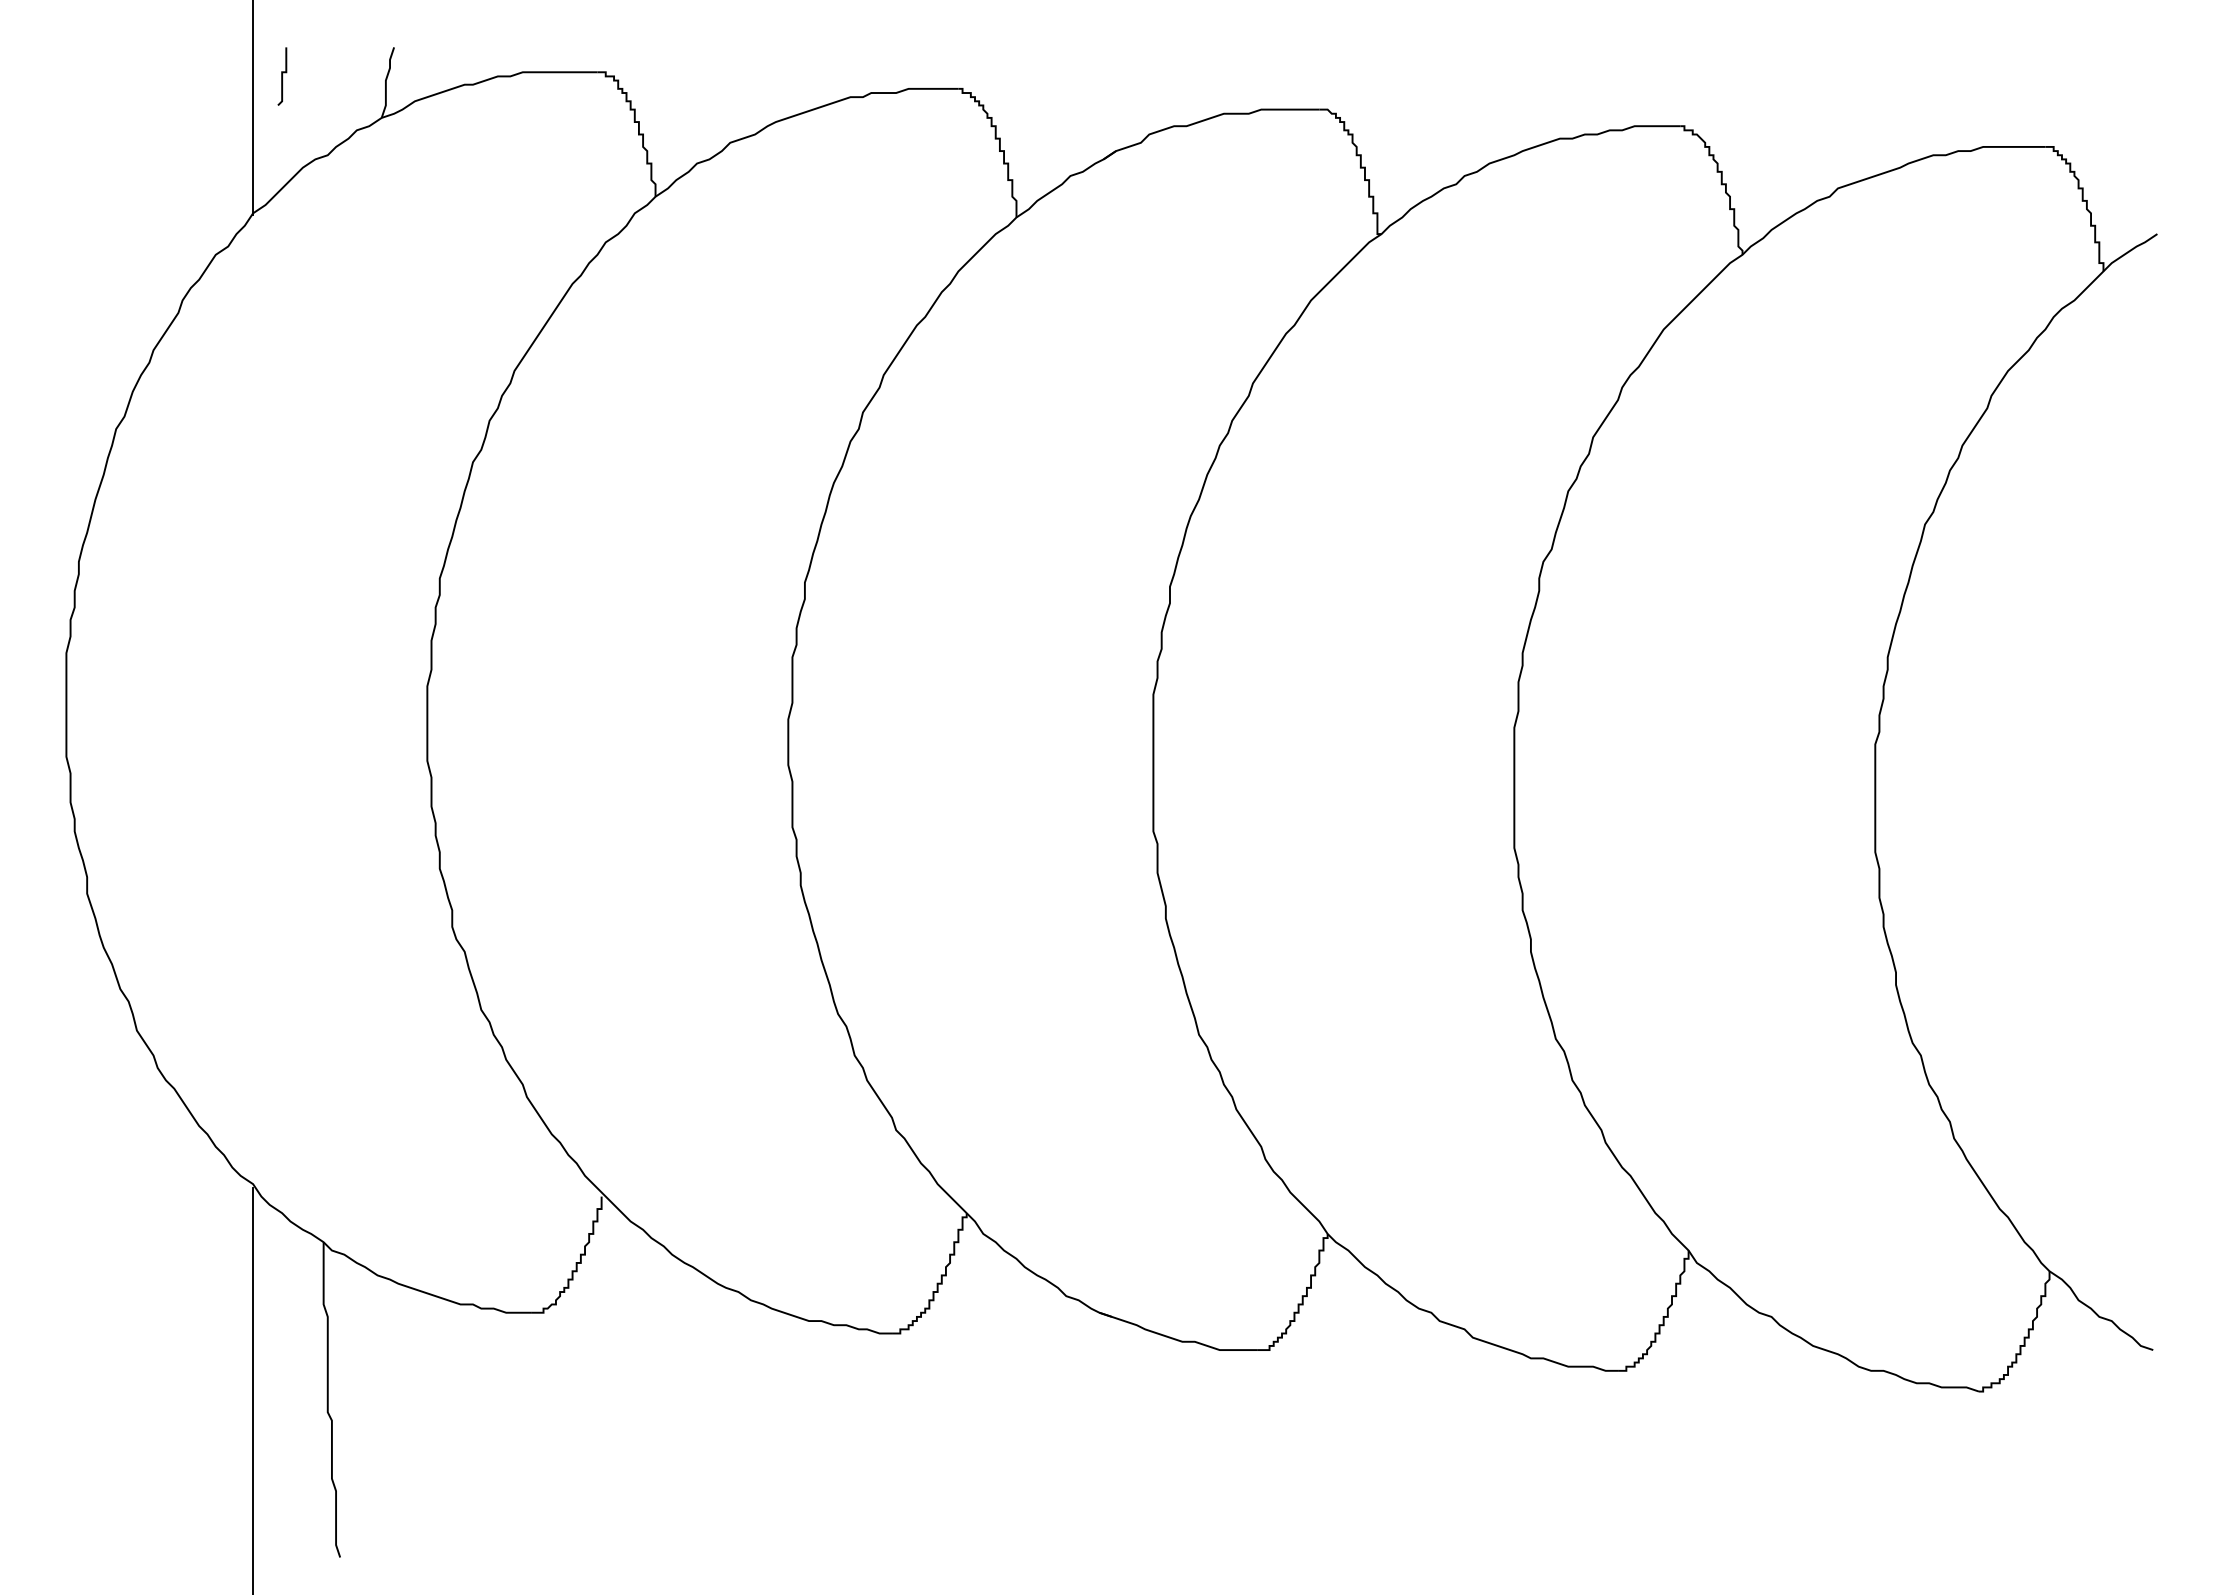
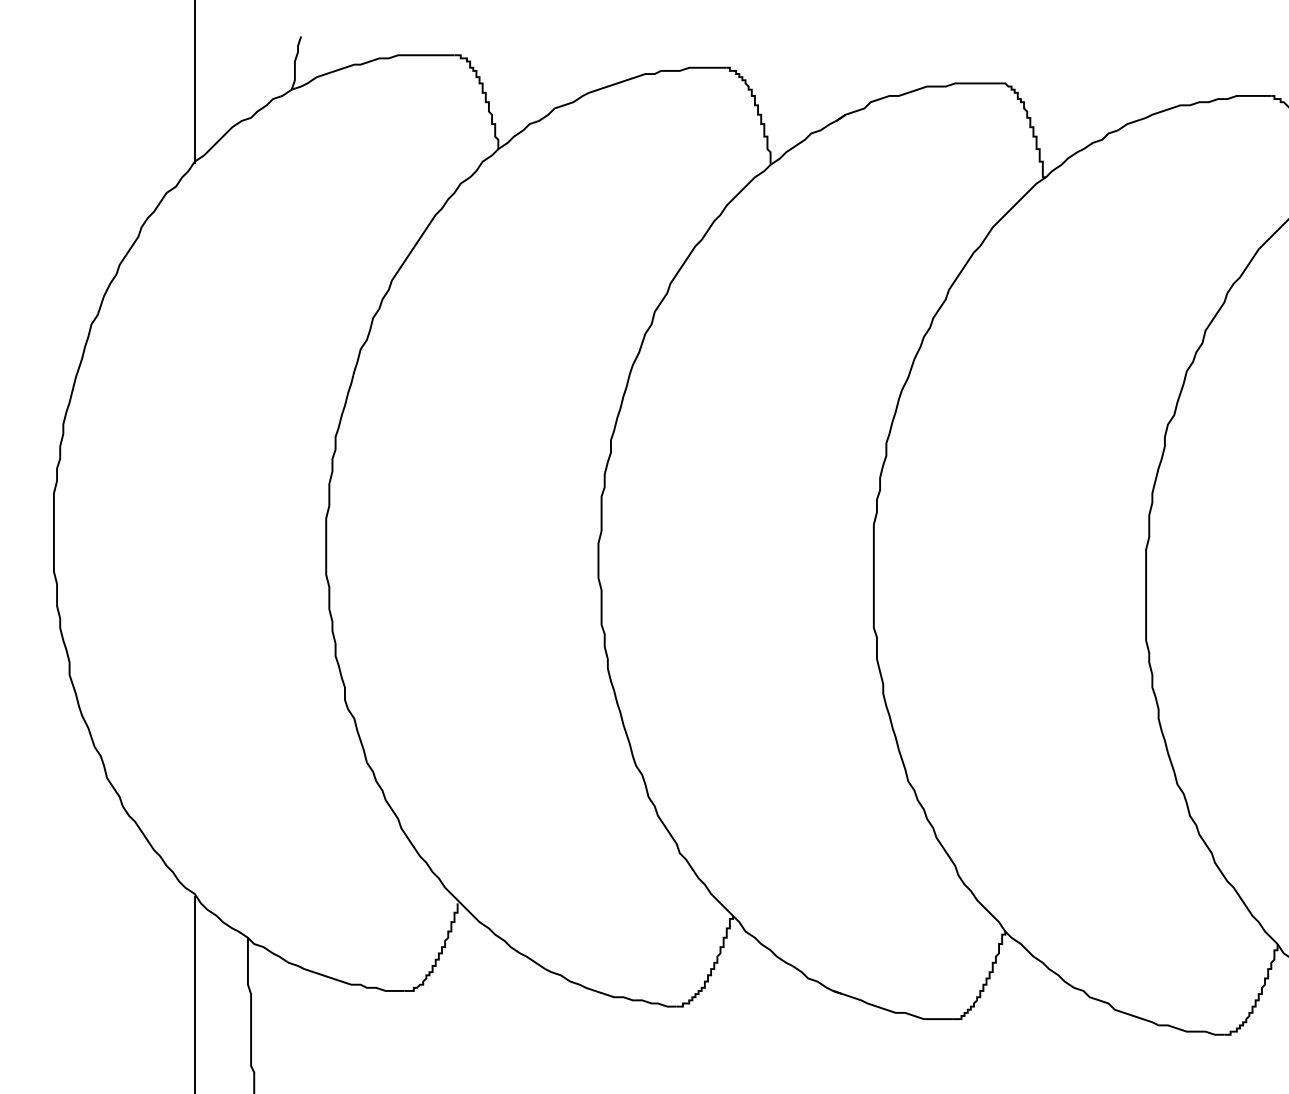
curve: (282, 76) -> (216, 58), removed

